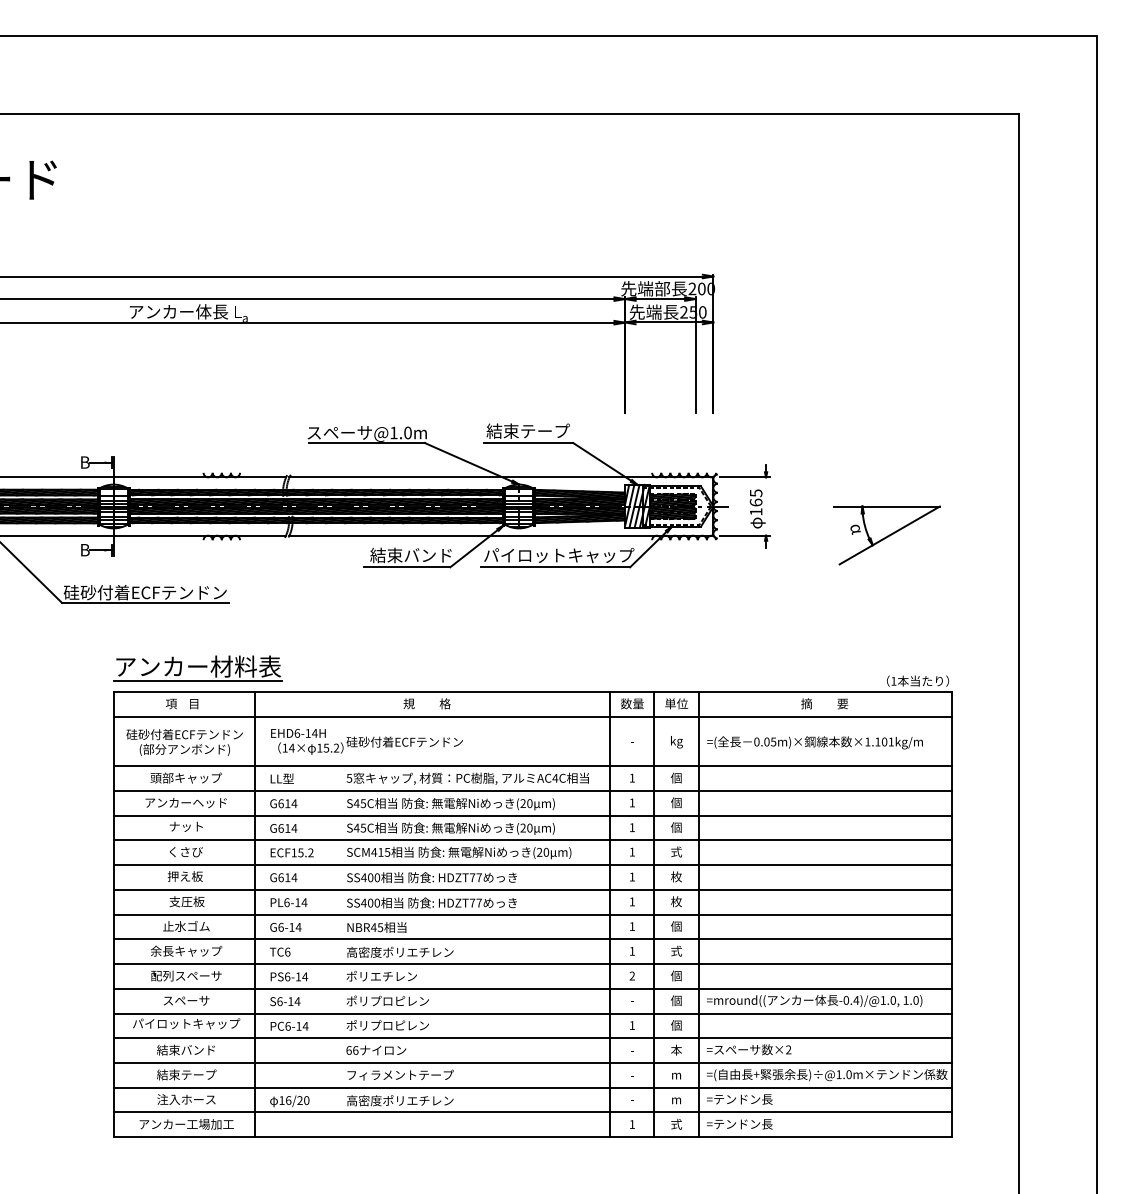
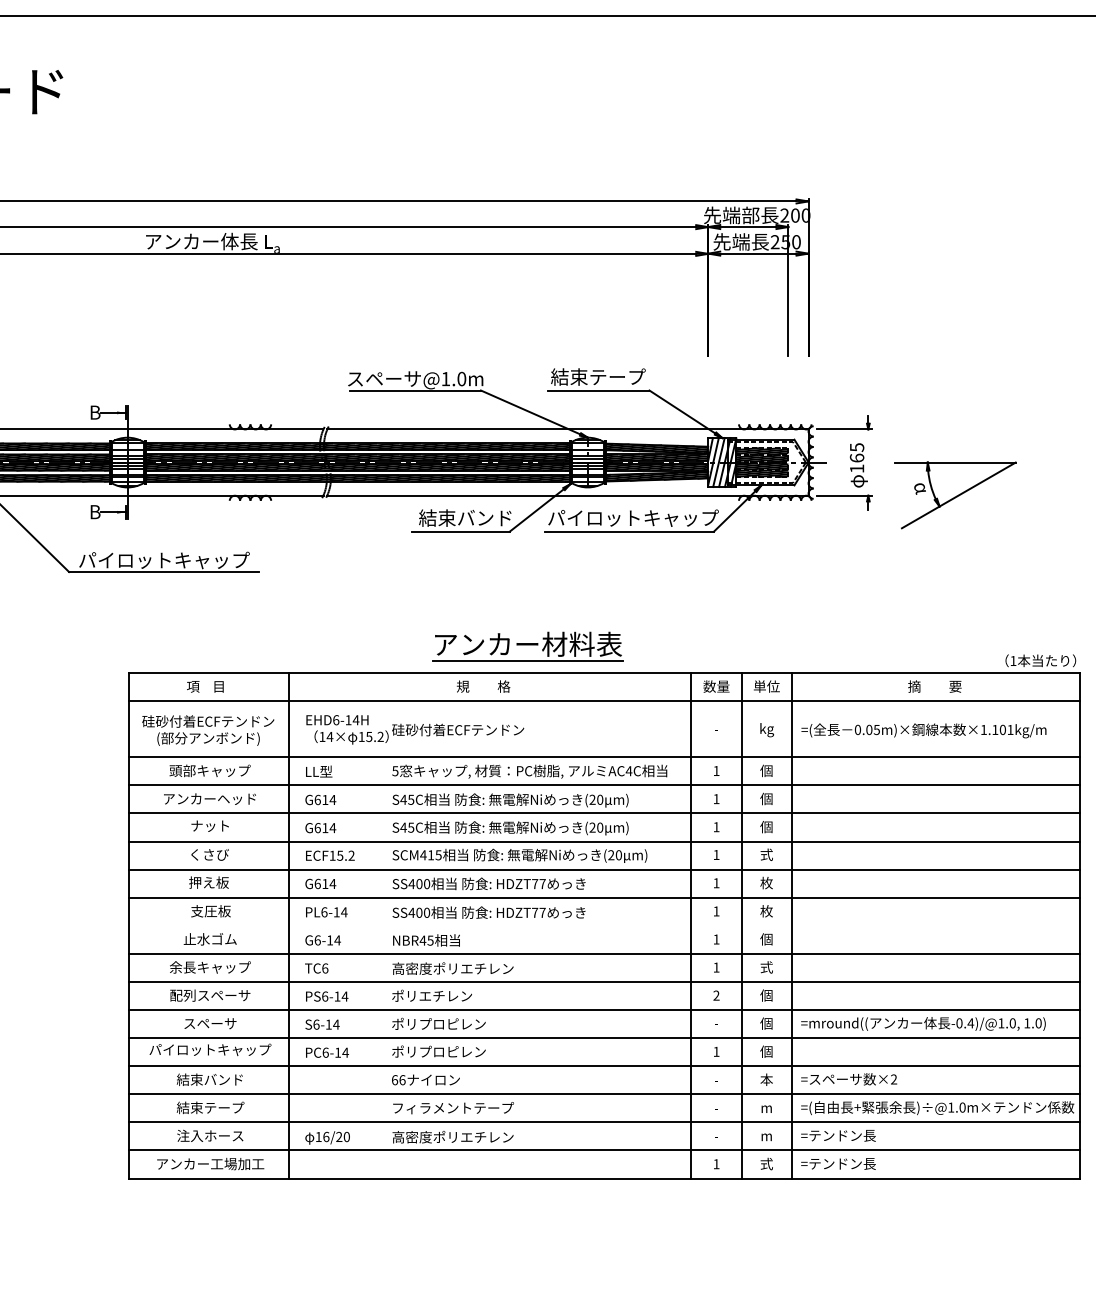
part: (886, 535) -> (955, 495), moved
text: (144, 592) -> (162, 560), 硅砂付着ECFテンドン -> パイロットキャップ
part: (197, 668) -> (527, 646), moved
line: (533, 914) -> (604, 925), removed

